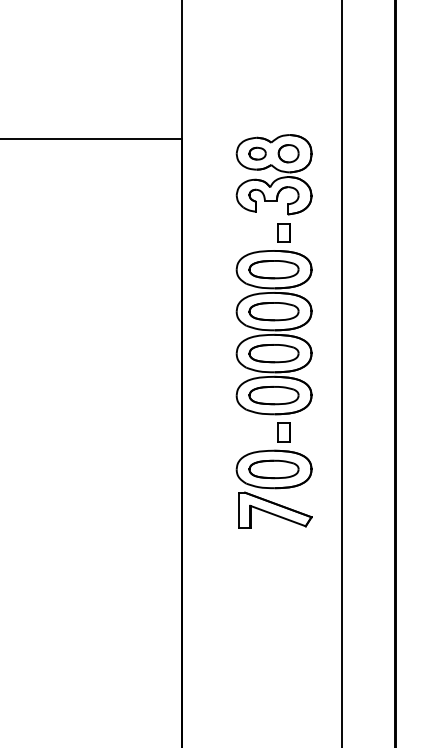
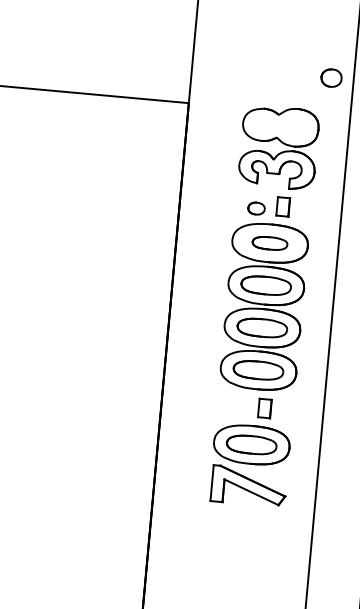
part: (257, 153) -> (256, 208), moved
part: (288, 153) -> (331, 77), moved
part: (273, 269) -> (269, 243), size x0.7

